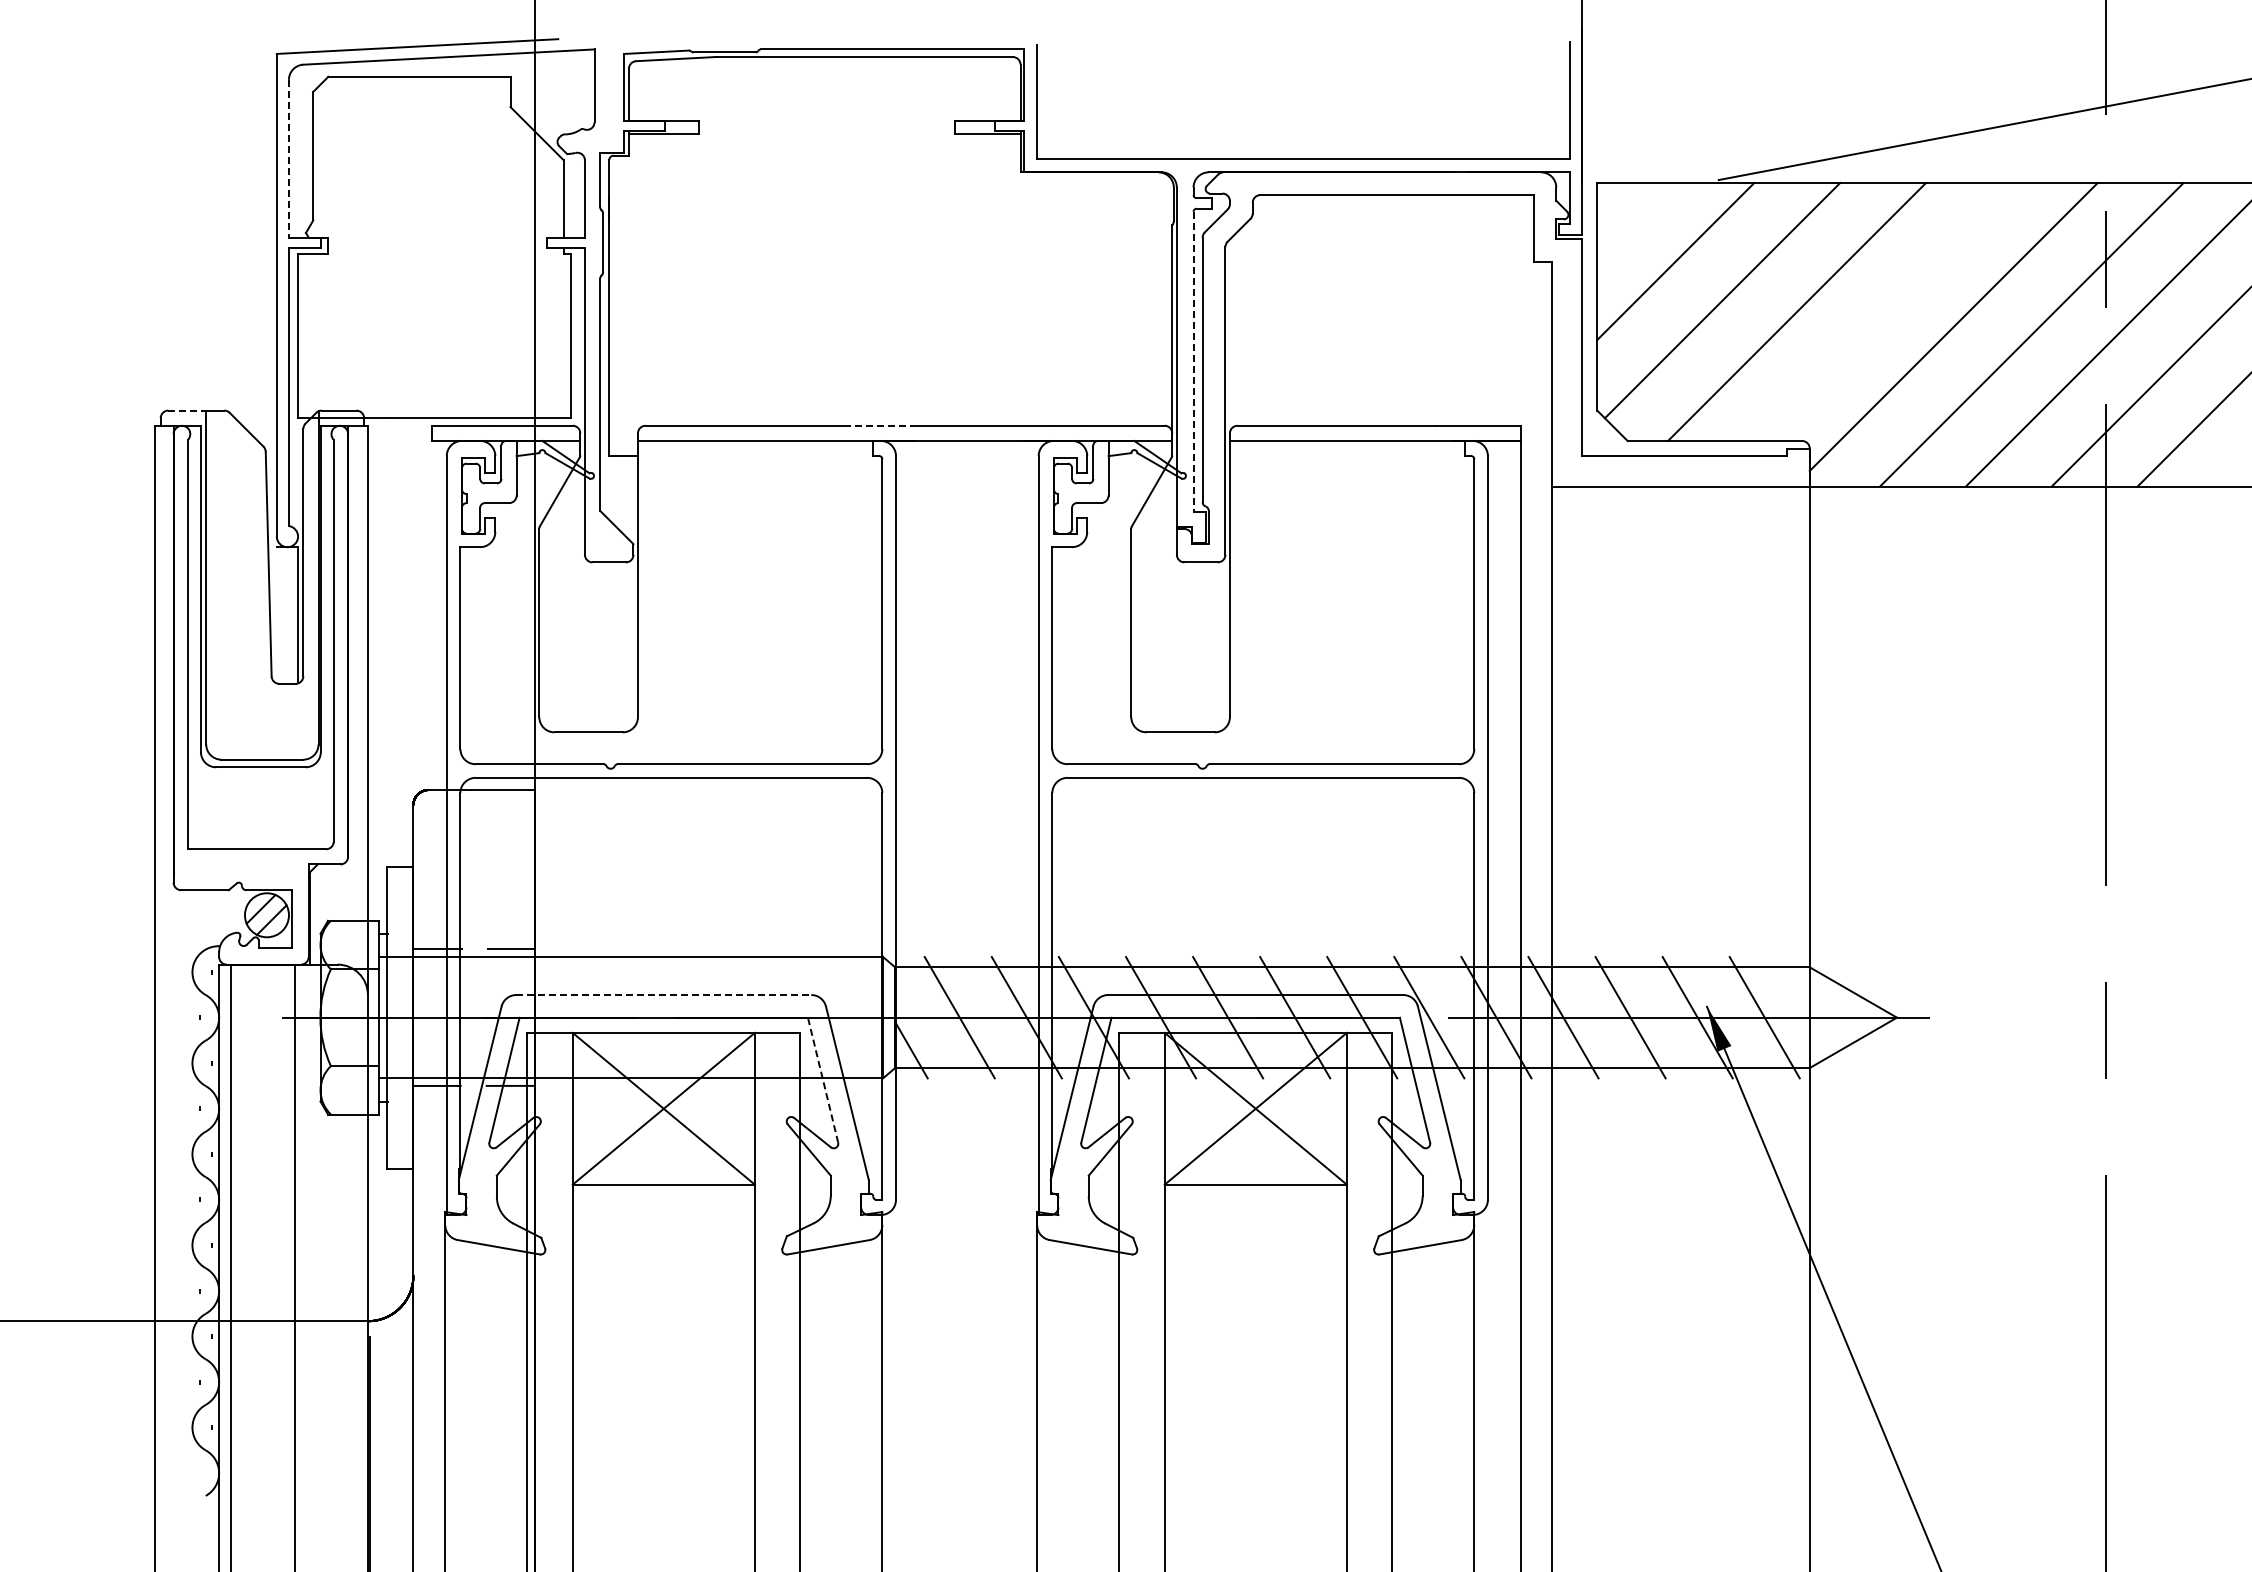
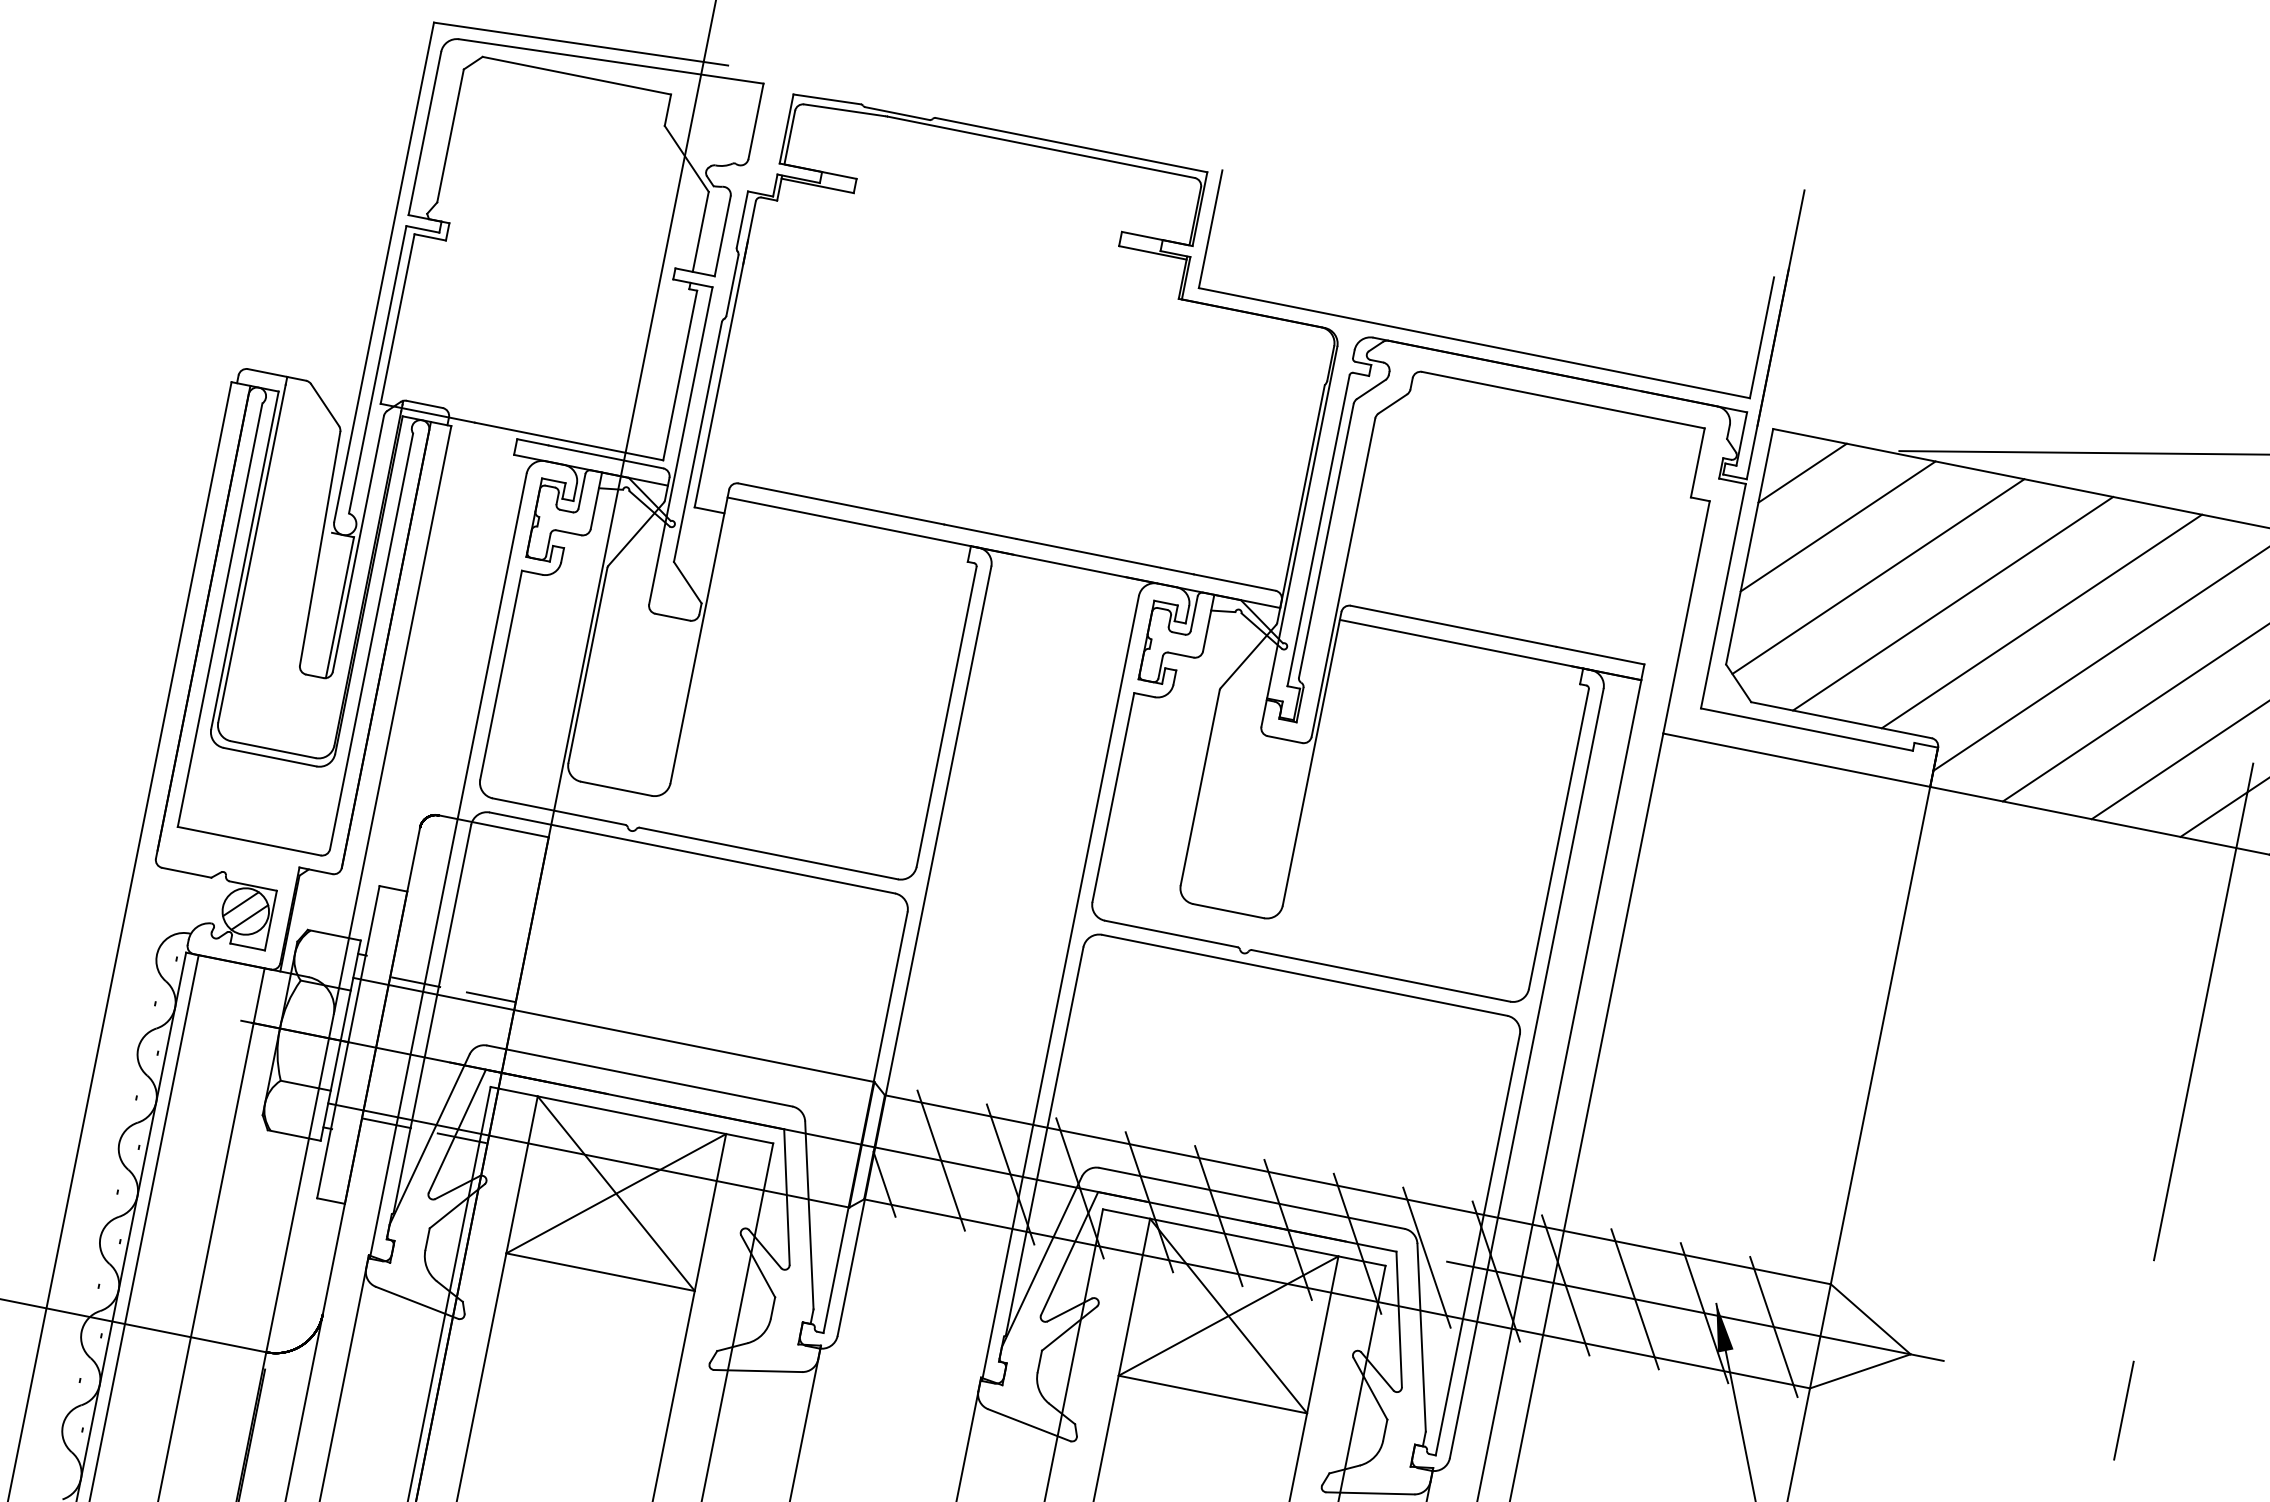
line: (288, 158) -> (424, 133), dashed -> solid
line: (1632, 218) -> (1802, 473), added
line: (1882, 311) -> (2041, 620), added
line: (1193, 362) -> (1318, 531), dashed -> solid
line: (187, 410) -> (267, 372), dashed -> solid
line: (879, 425) -> (980, 531), dashed -> solid
line: (664, 995) -> (640, 1076), dashed -> solid
line: (822, 1079) -> (786, 1196), dashed -> solid

